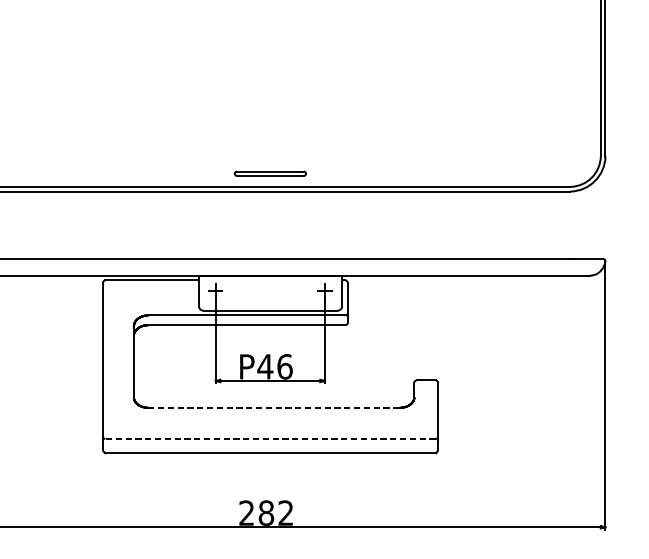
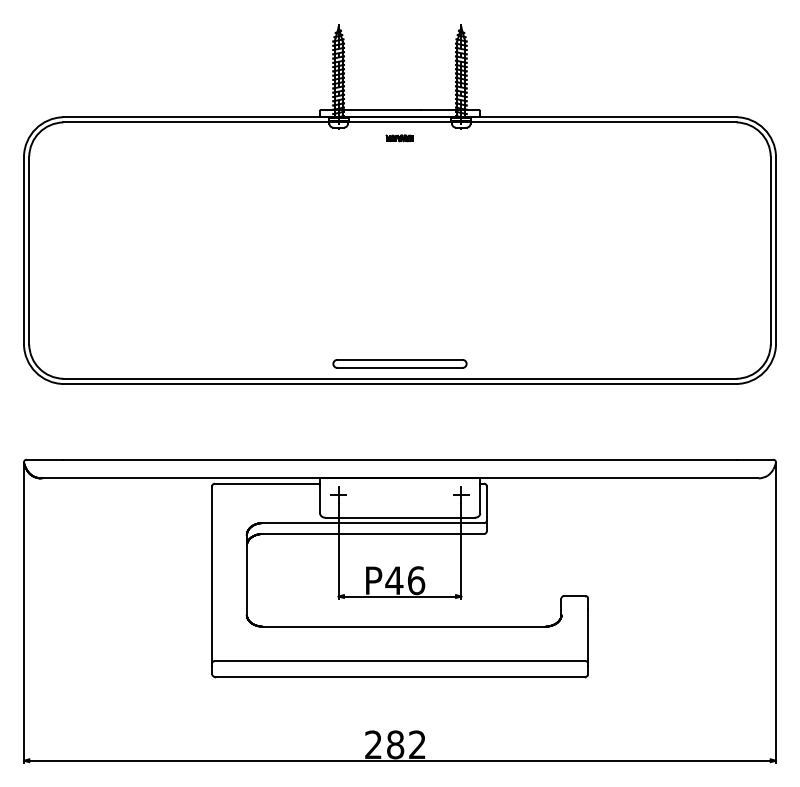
part: (269, 173) -> (399, 363), size x1.67
line: (274, 407) -> (404, 626), dashed -> solid
line: (269, 438) -> (399, 661), dashed -> solid

